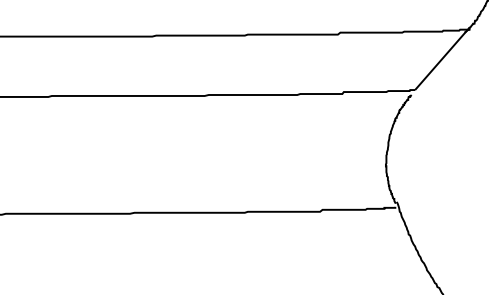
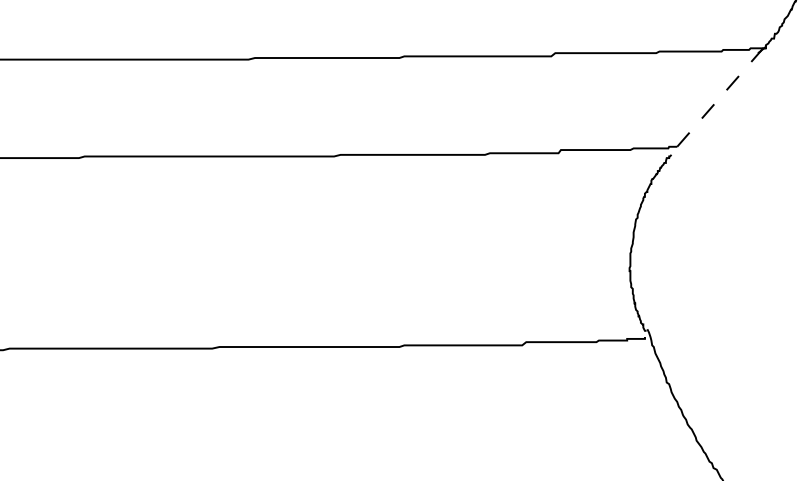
line: (442, 58) -> (721, 95), solid -> dashed

